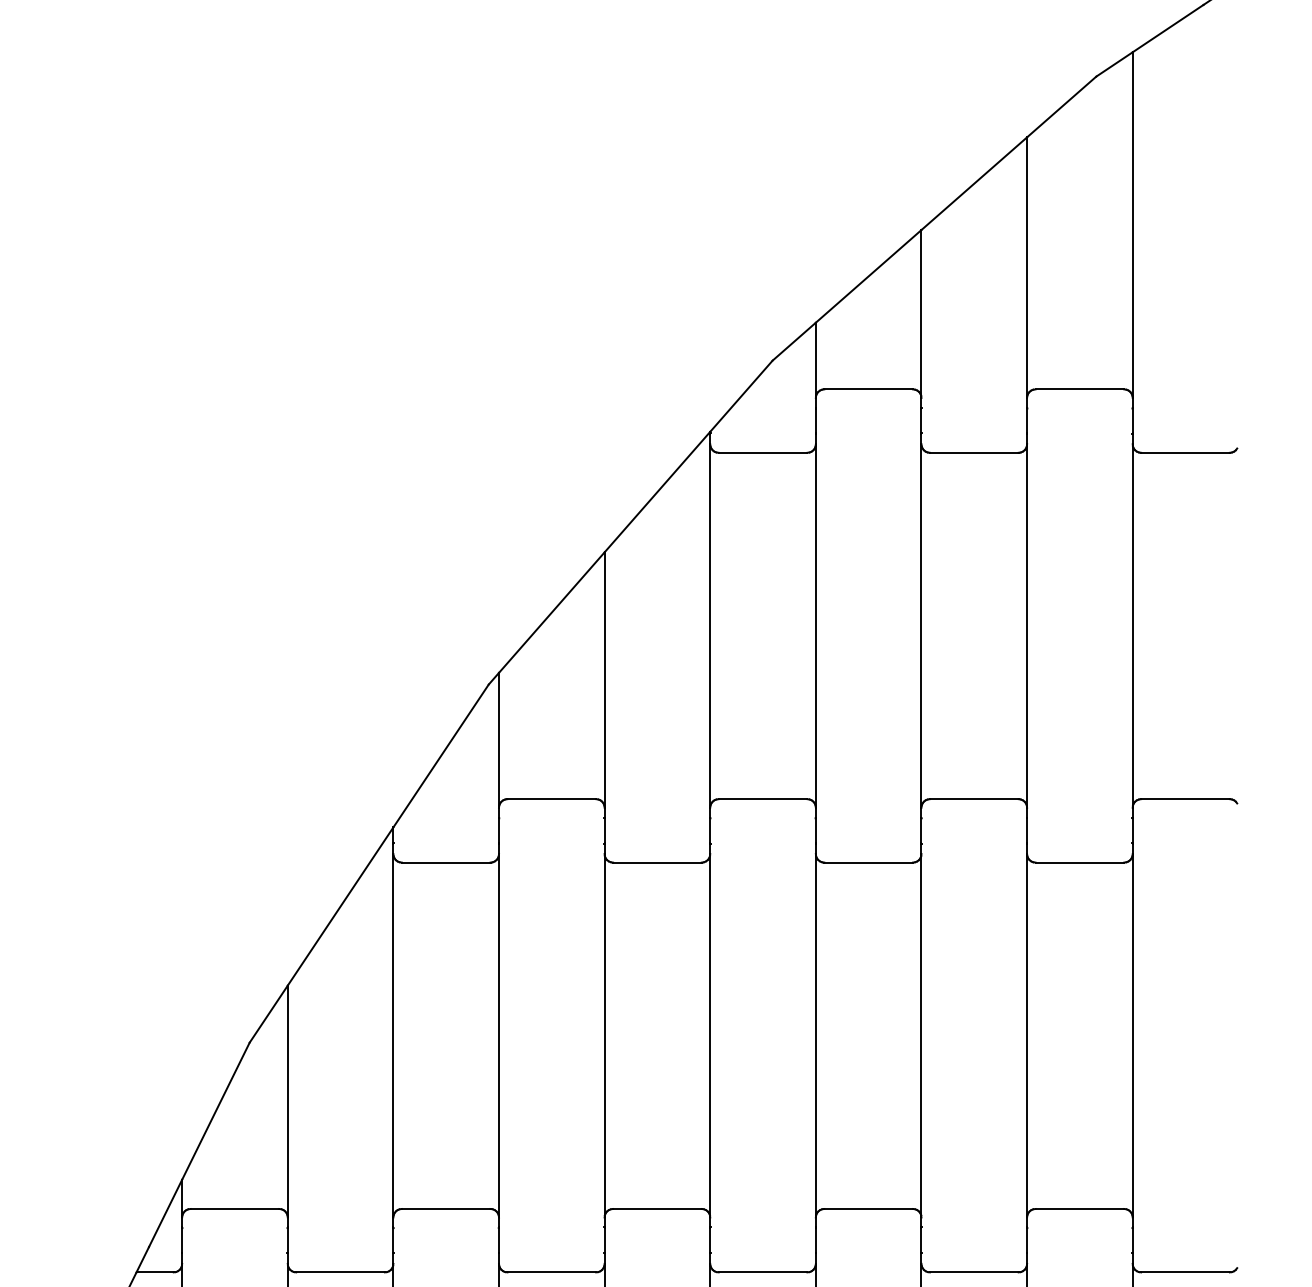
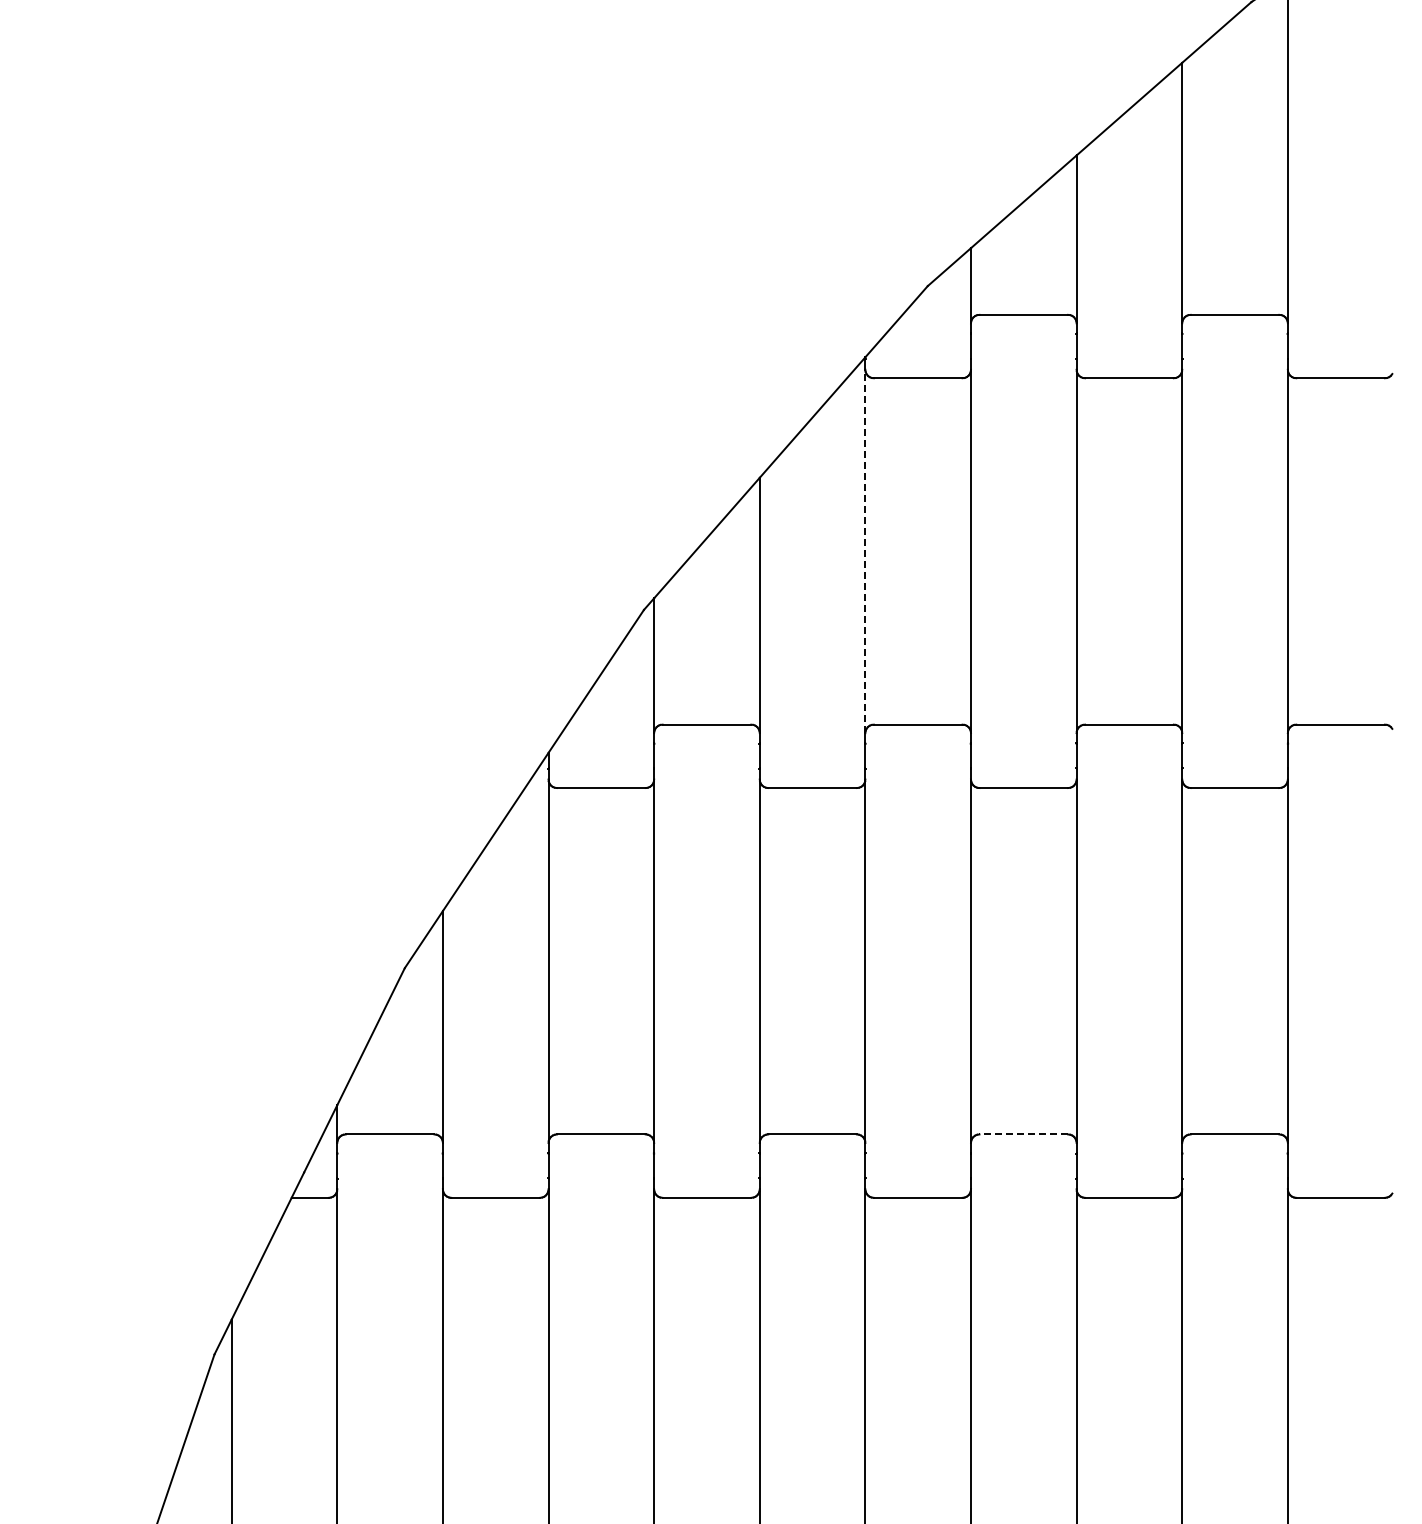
line: (710, 626) -> (865, 551), solid -> dashed
line: (868, 1209) -> (1023, 1134), solid -> dashed

